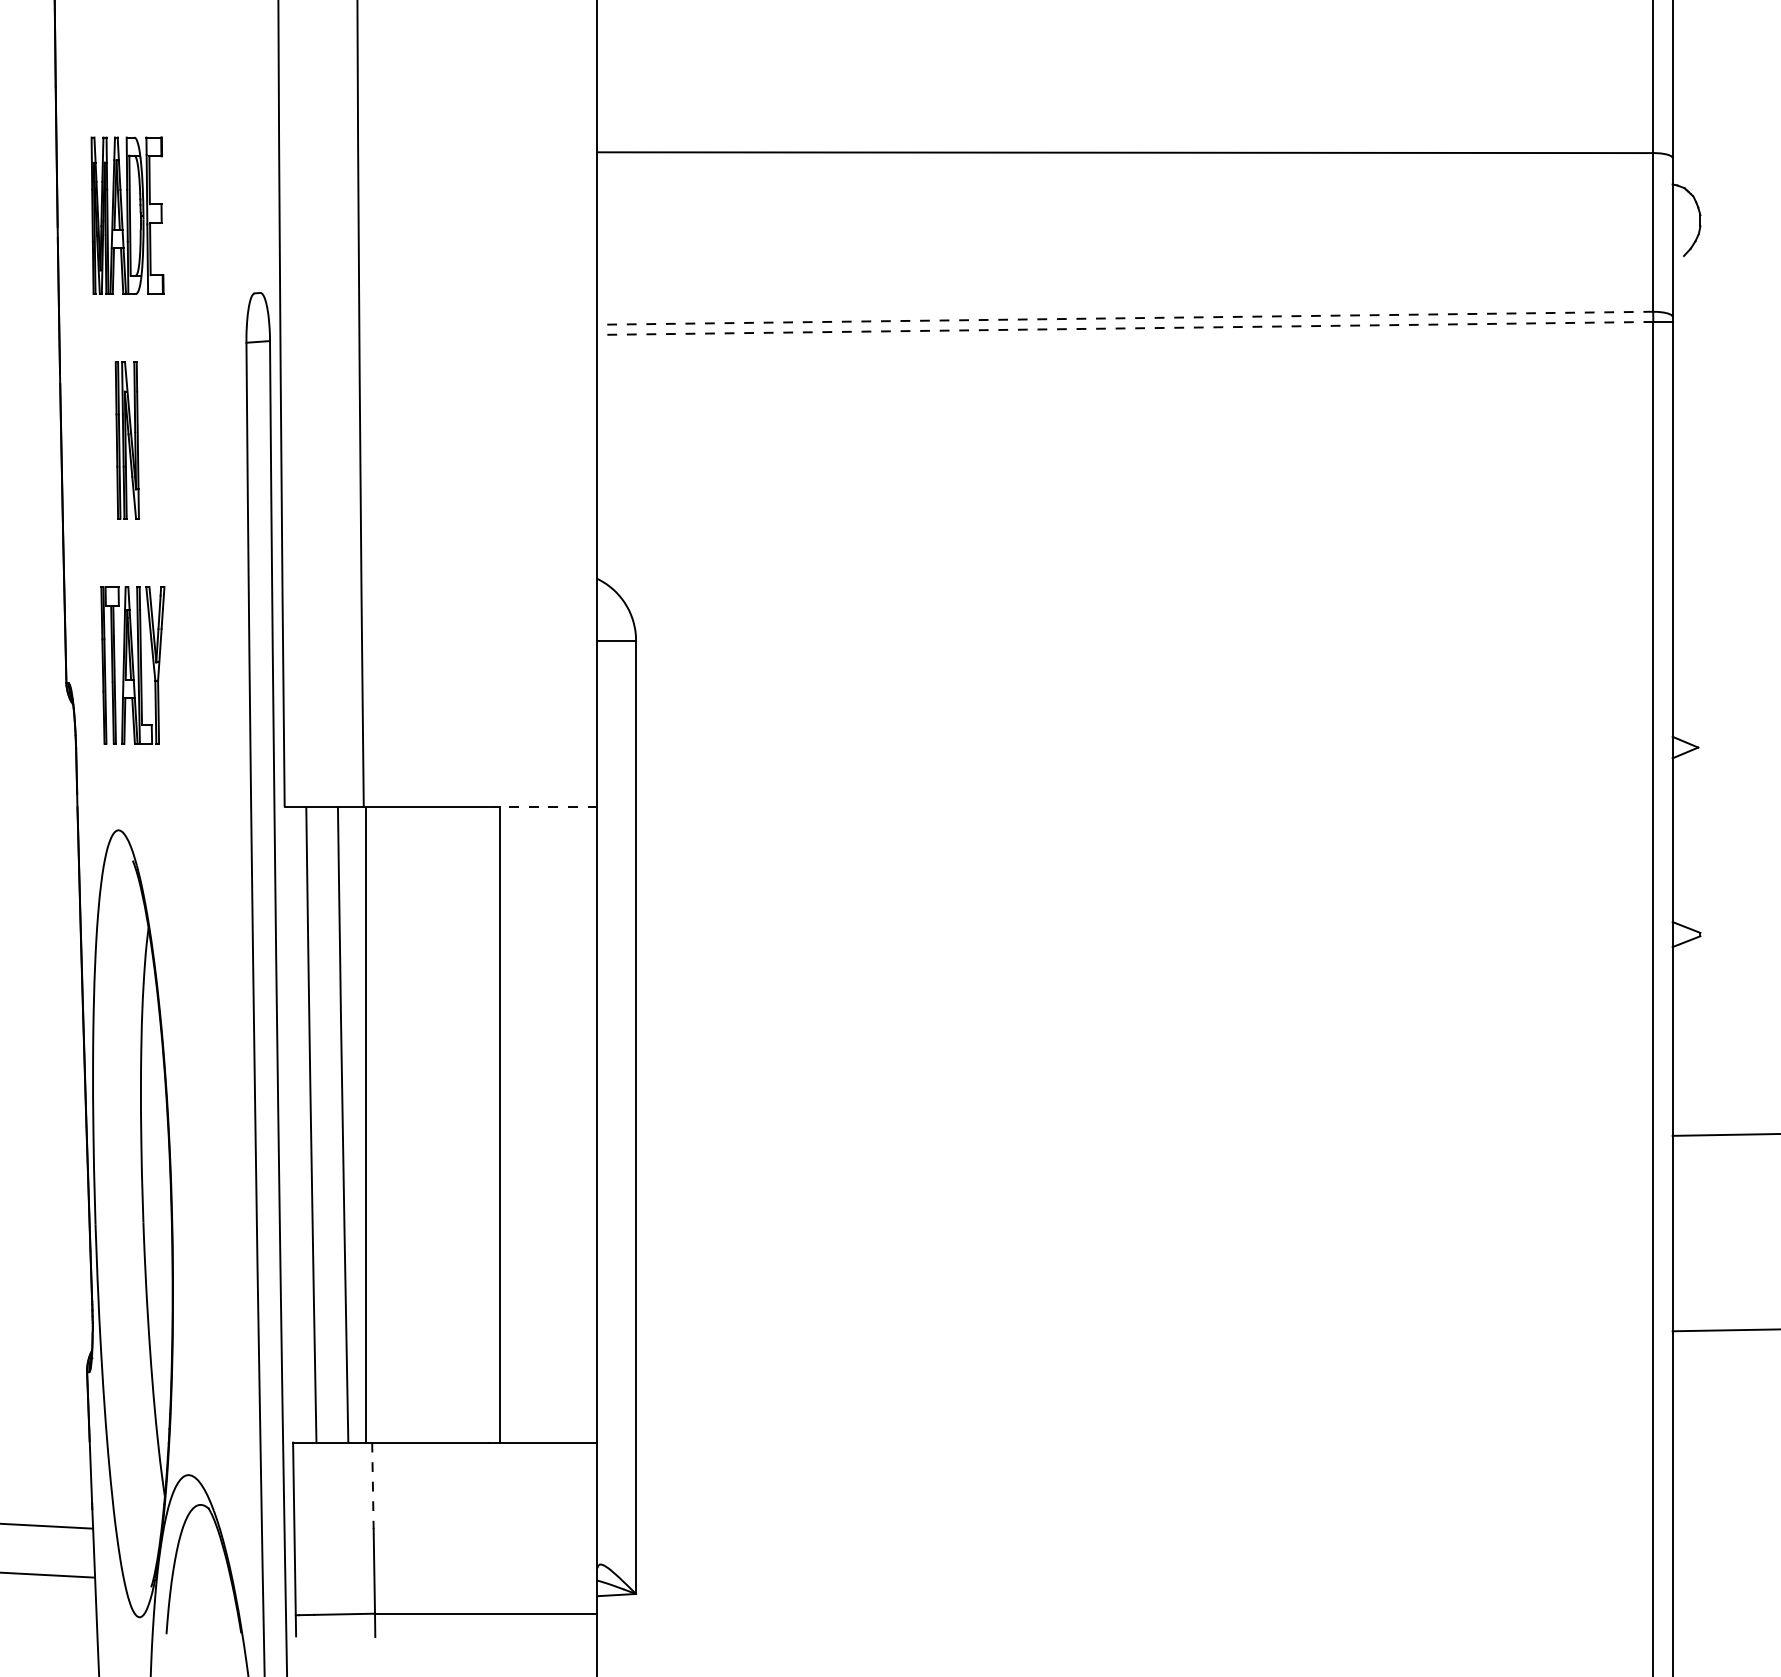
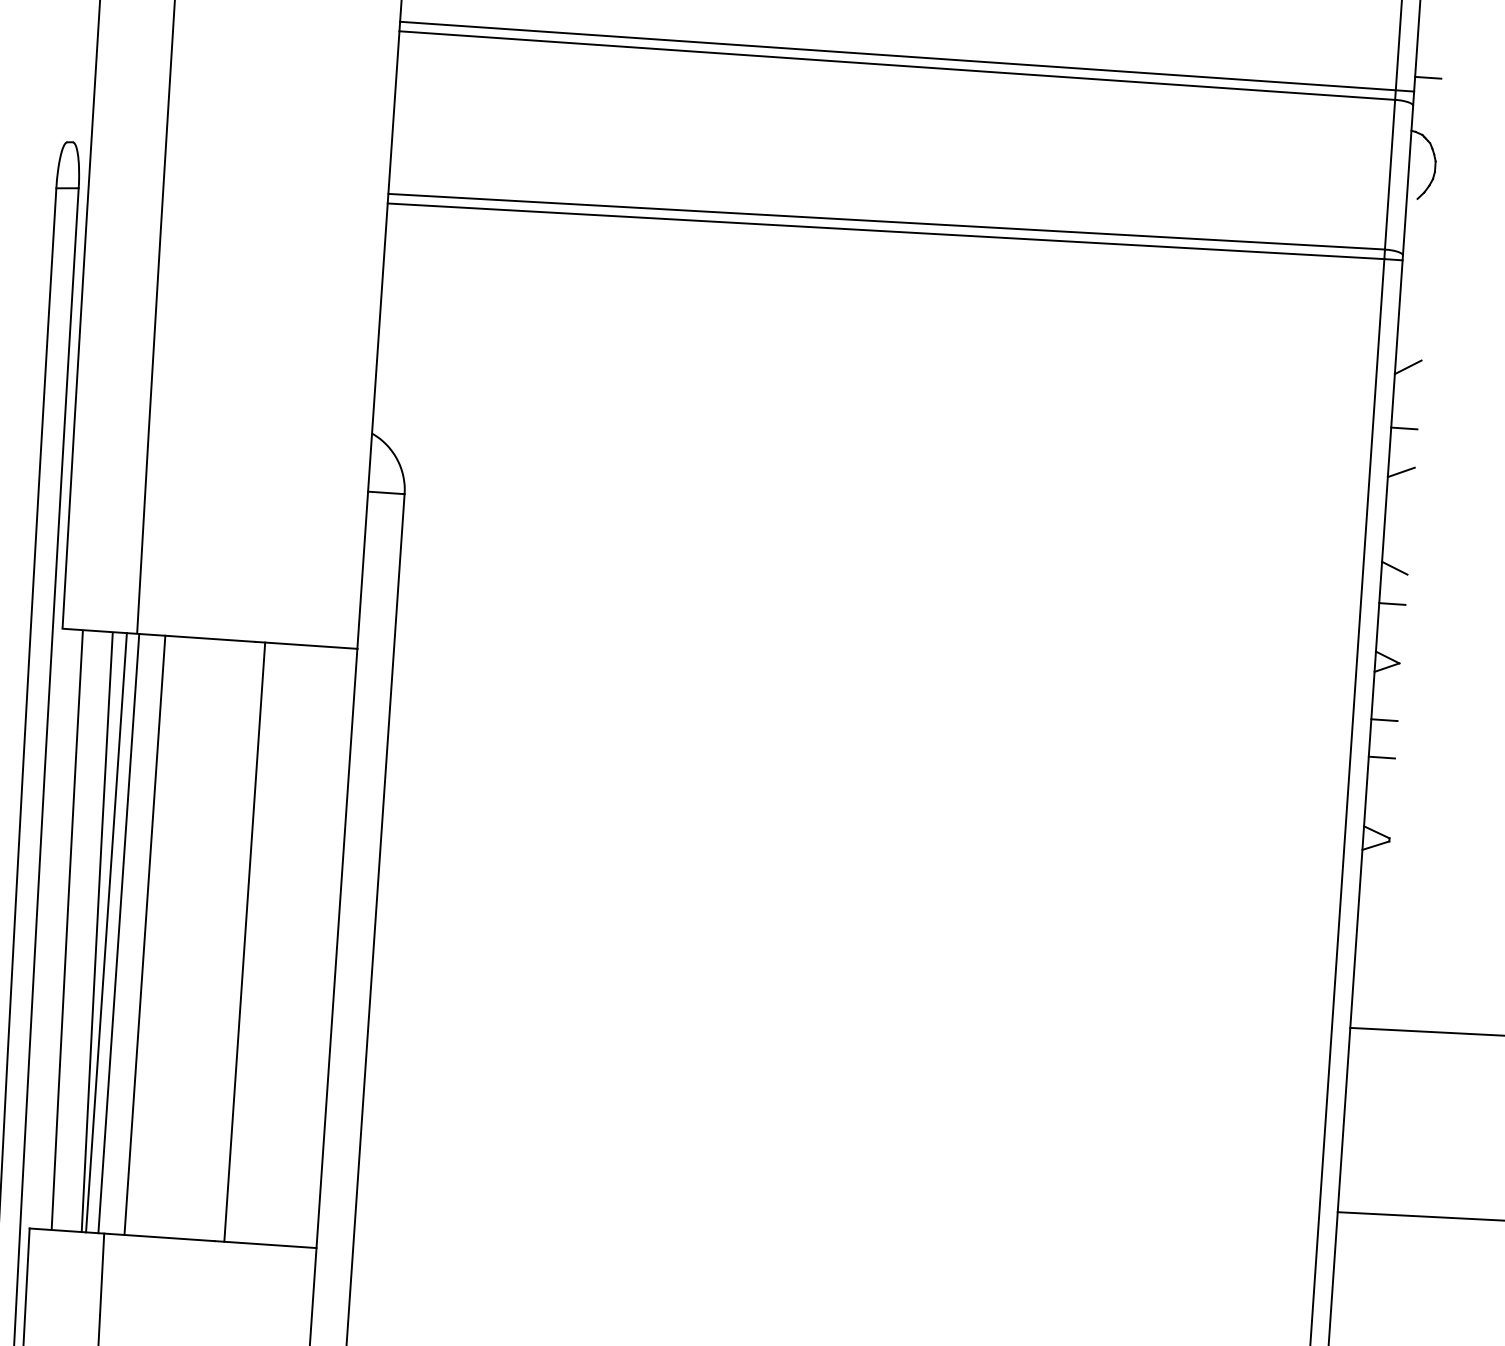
line: (1686, 127) -> (1428, 77), added
line: (1134, 142) -> (906, 56), added
line: (1125, 318) -> (886, 221), dashed -> solid
line: (1124, 328) -> (885, 231), dashed -> solid
line: (1685, 434) -> (1407, 367), added
line: (1686, 499) -> (1404, 428), added
line: (1686, 545) -> (1401, 472), added
line: (1686, 647) -> (1394, 568), added
line: (1686, 685) -> (1392, 604), added
line: (542, 807) -> (305, 645), dashed -> solid
line: (1686, 808) -> (1384, 720), added
line: (1686, 848) -> (1381, 757), added
line: (352, 1124) -> (106, 932), added
line: (393, 1124) -> (144, 934), added
line: (372, 1486) -> (101, 1274), dashed -> solid

